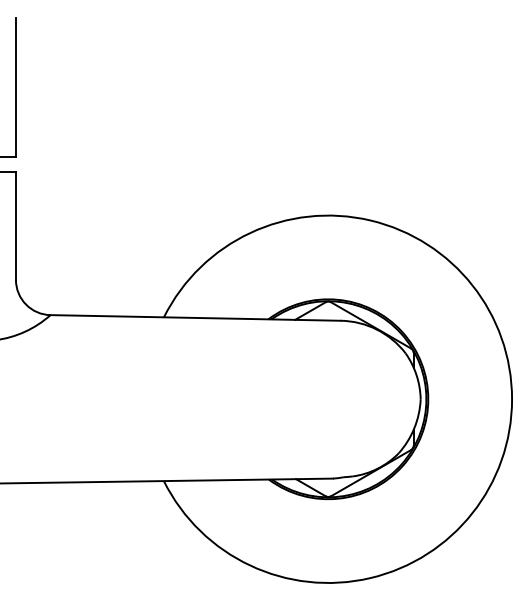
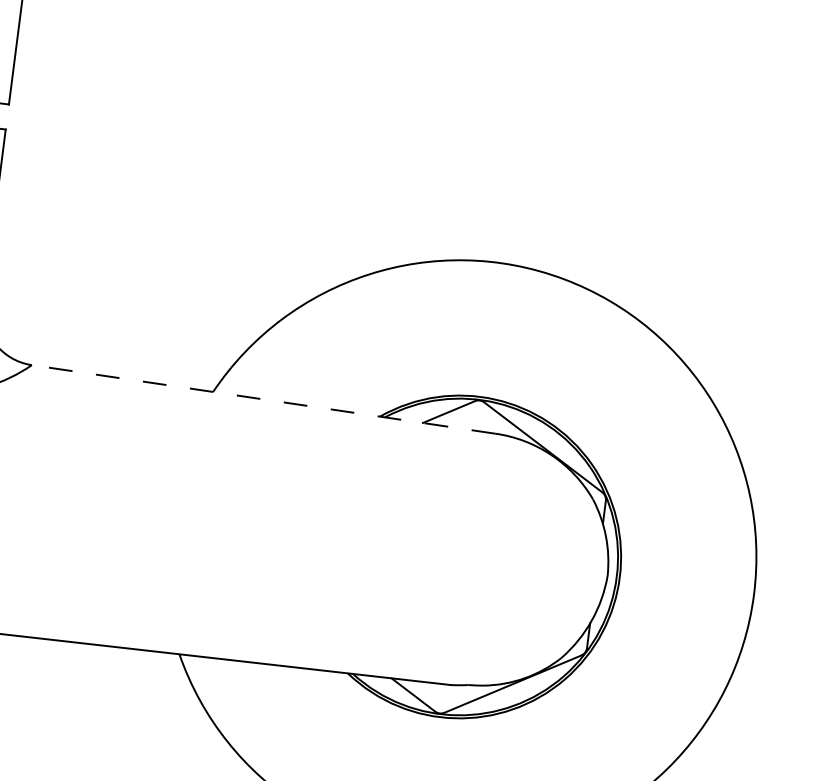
line: (195, 317) -> (263, 398), solid -> dashed

